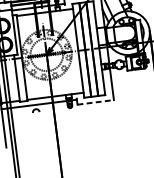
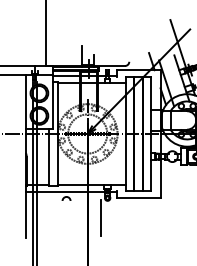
line: (95, 102) -> (138, 197), dashed -> solid
line: (66, 122) -> (100, 217), added

